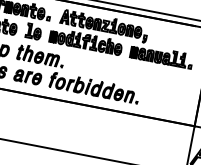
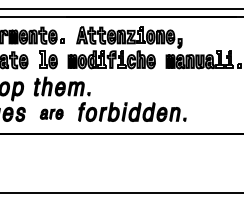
part: (27, 76) -> (51, 113), size x0.7

